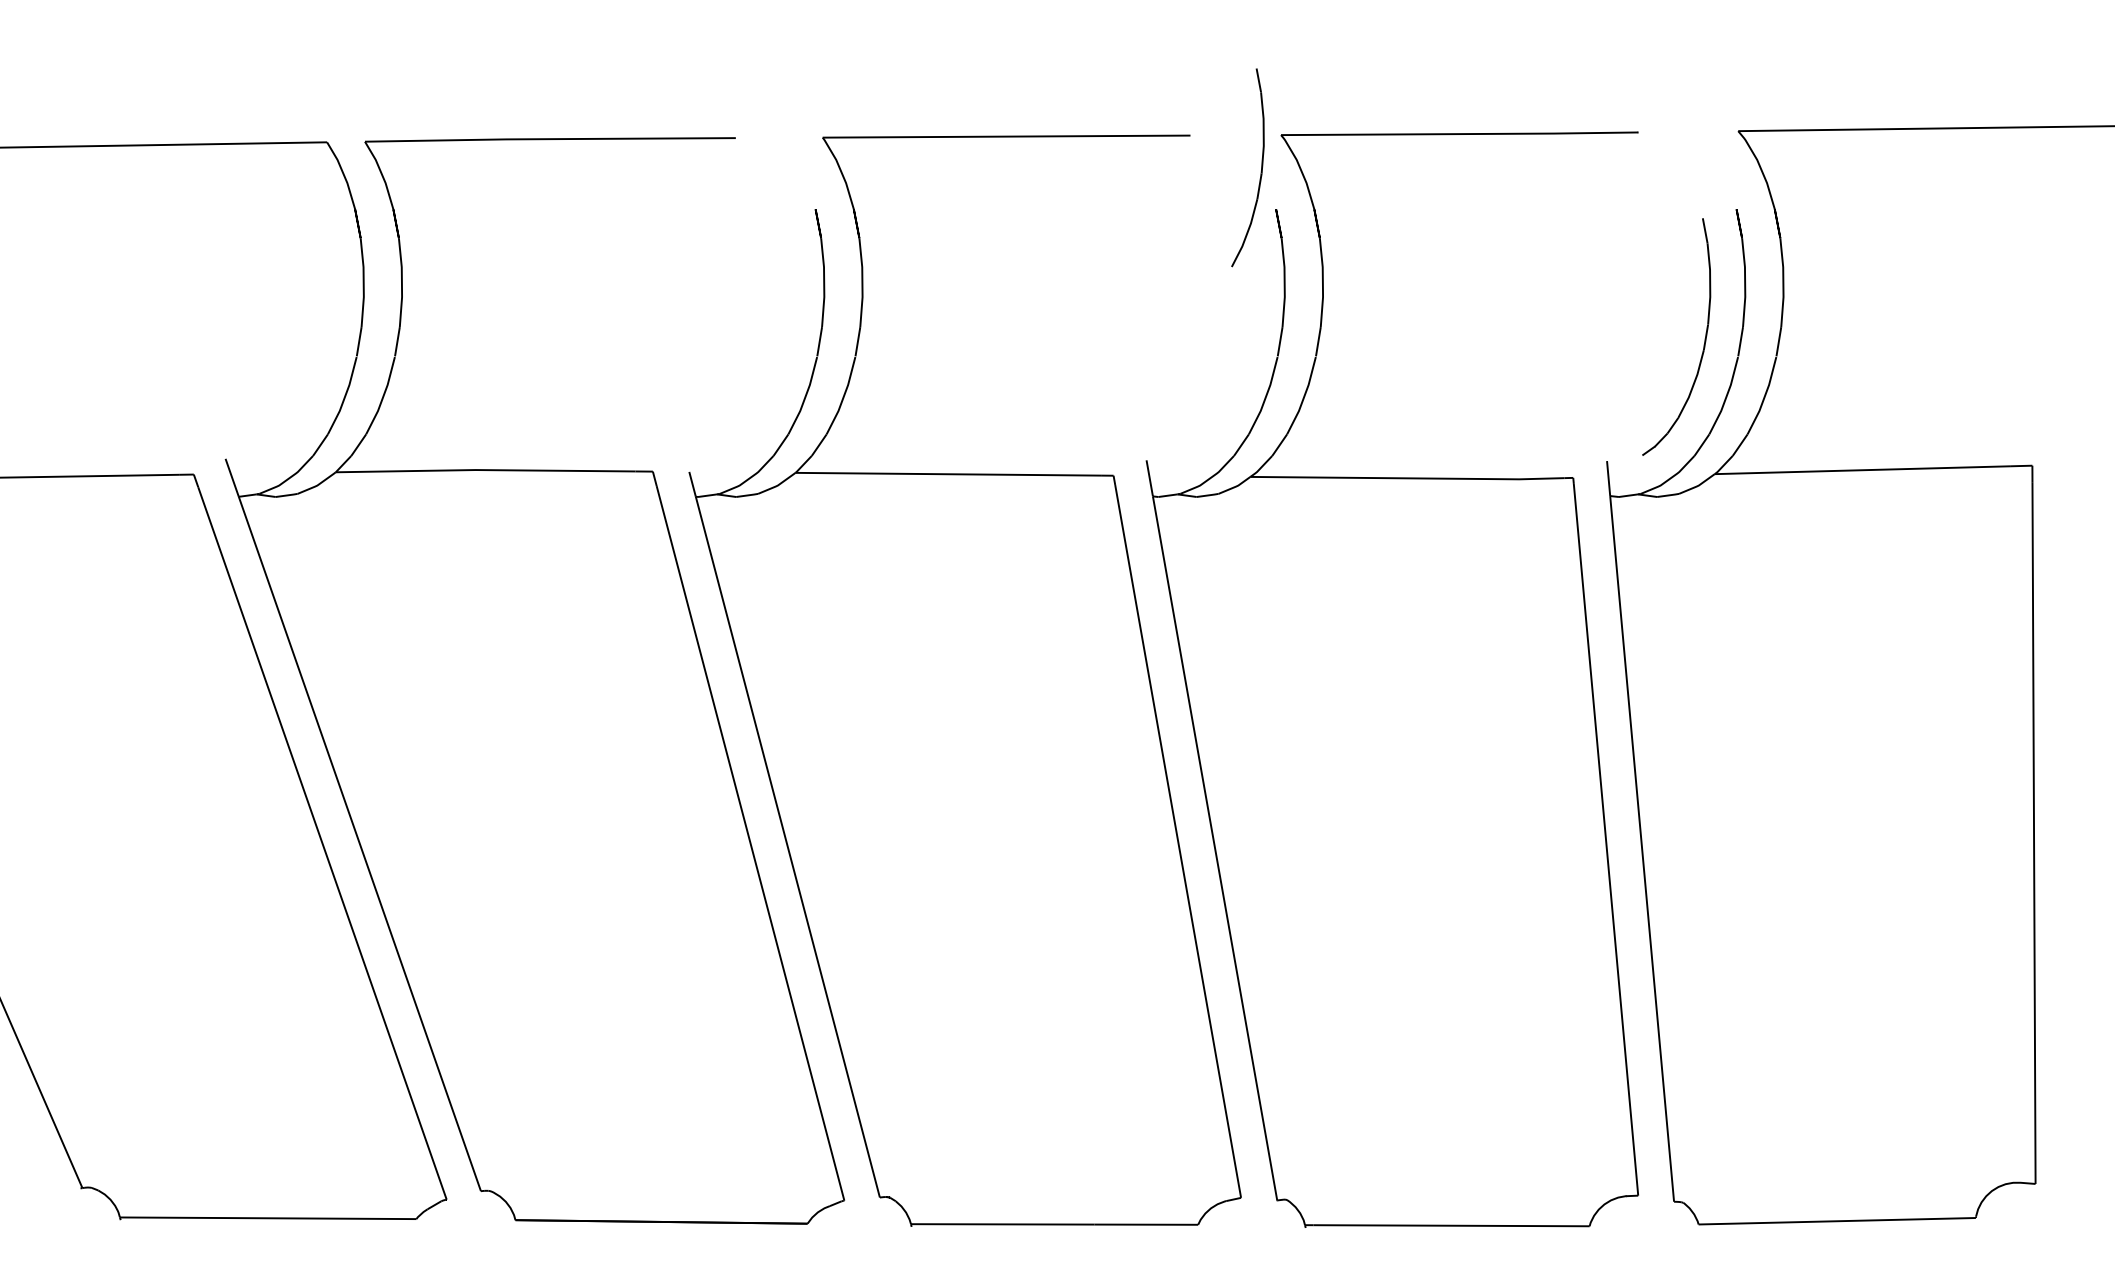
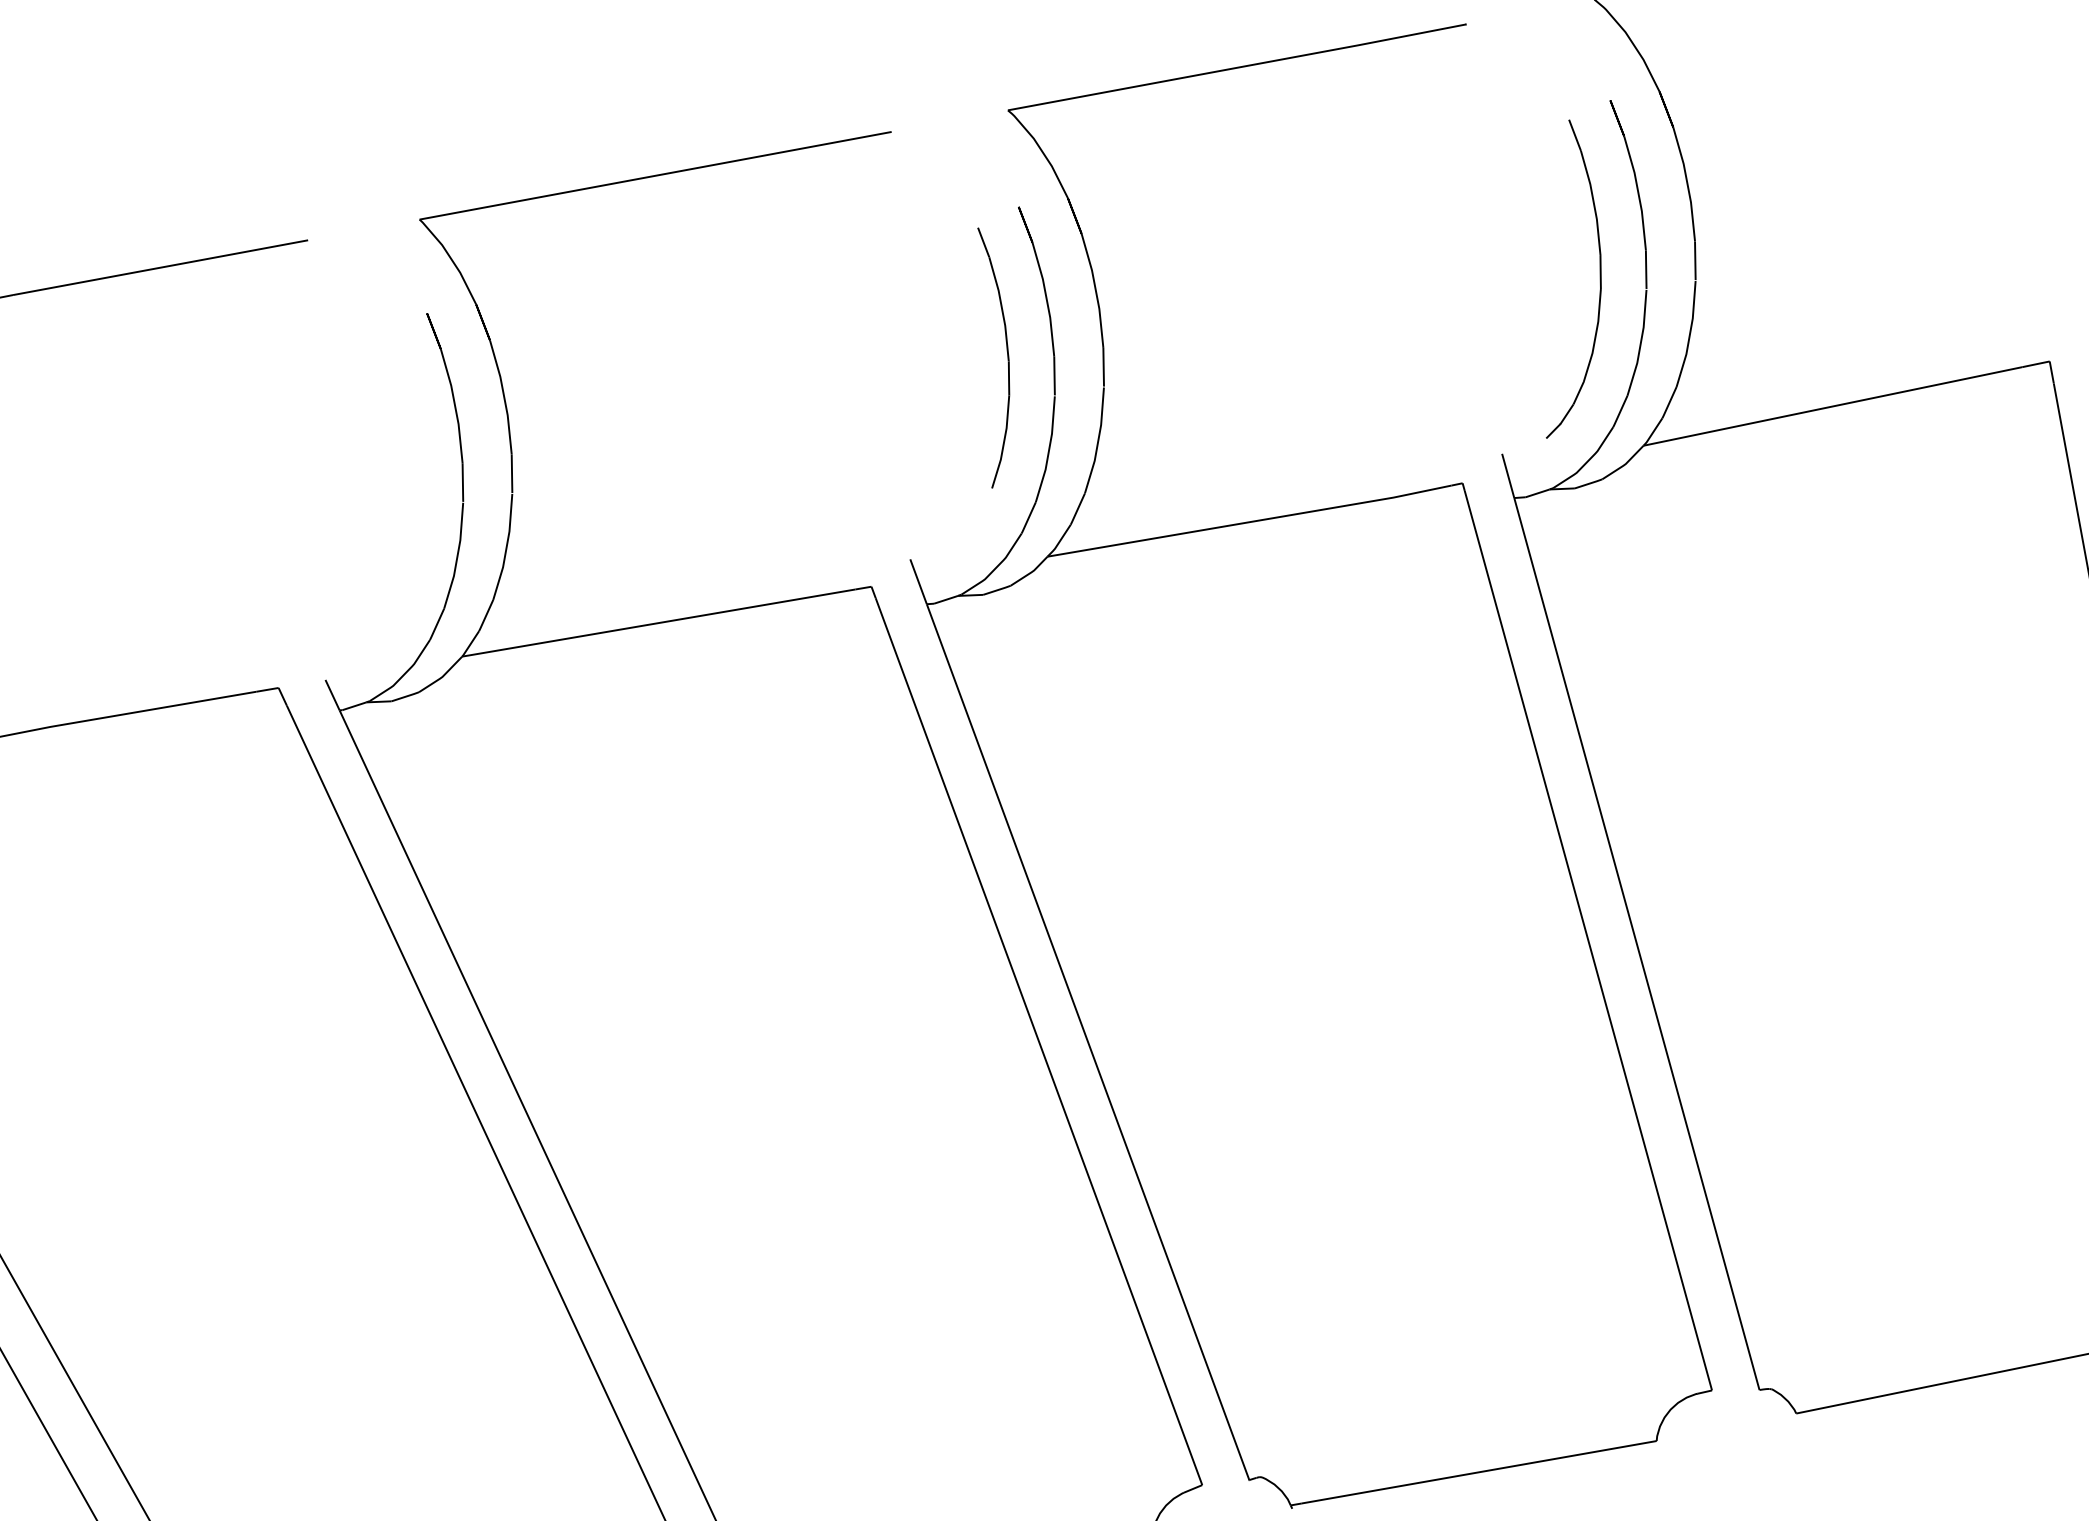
part: (1260, 171) -> (1006, 359), moved

